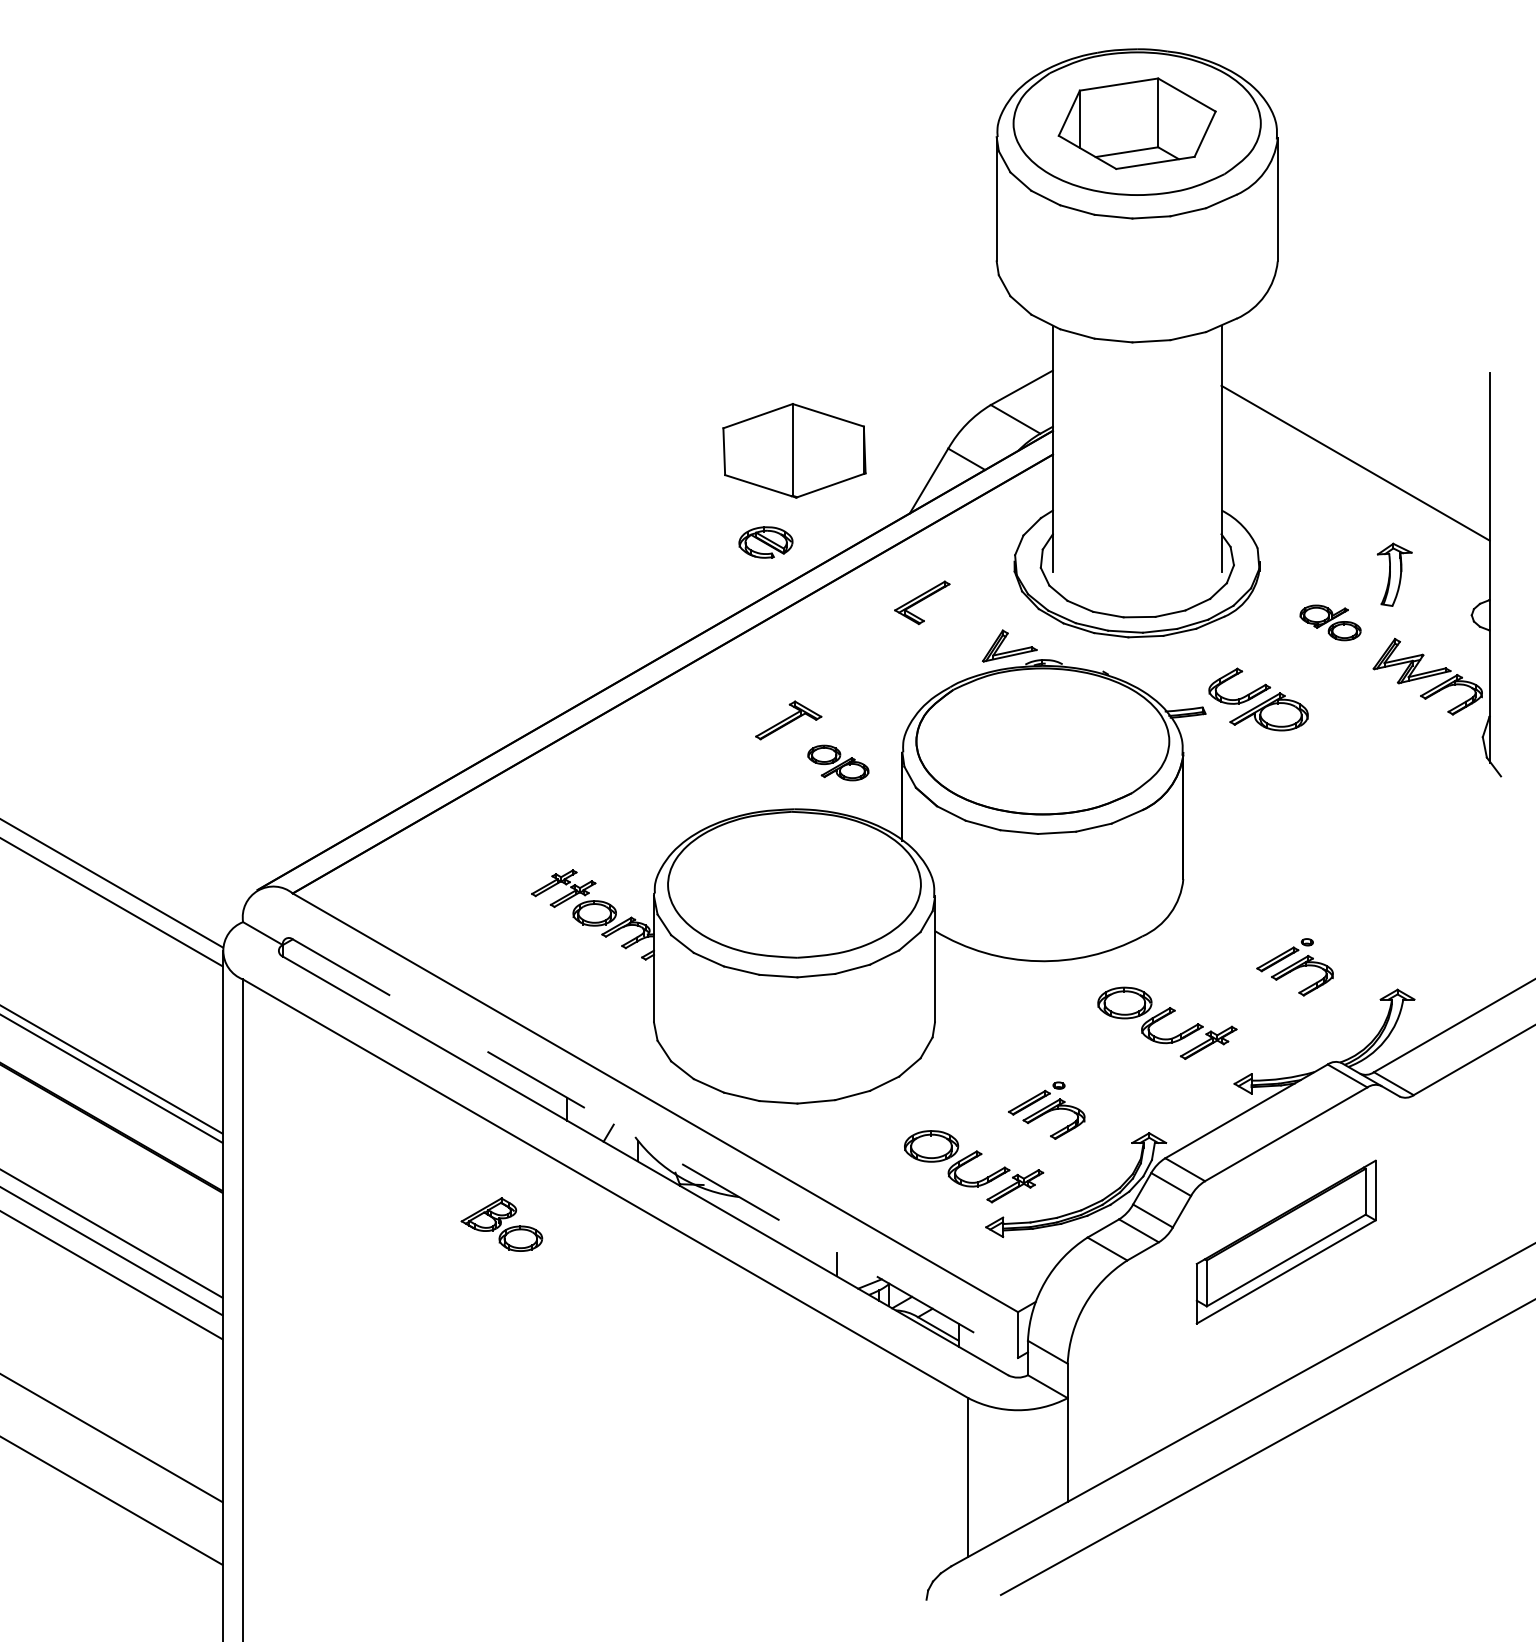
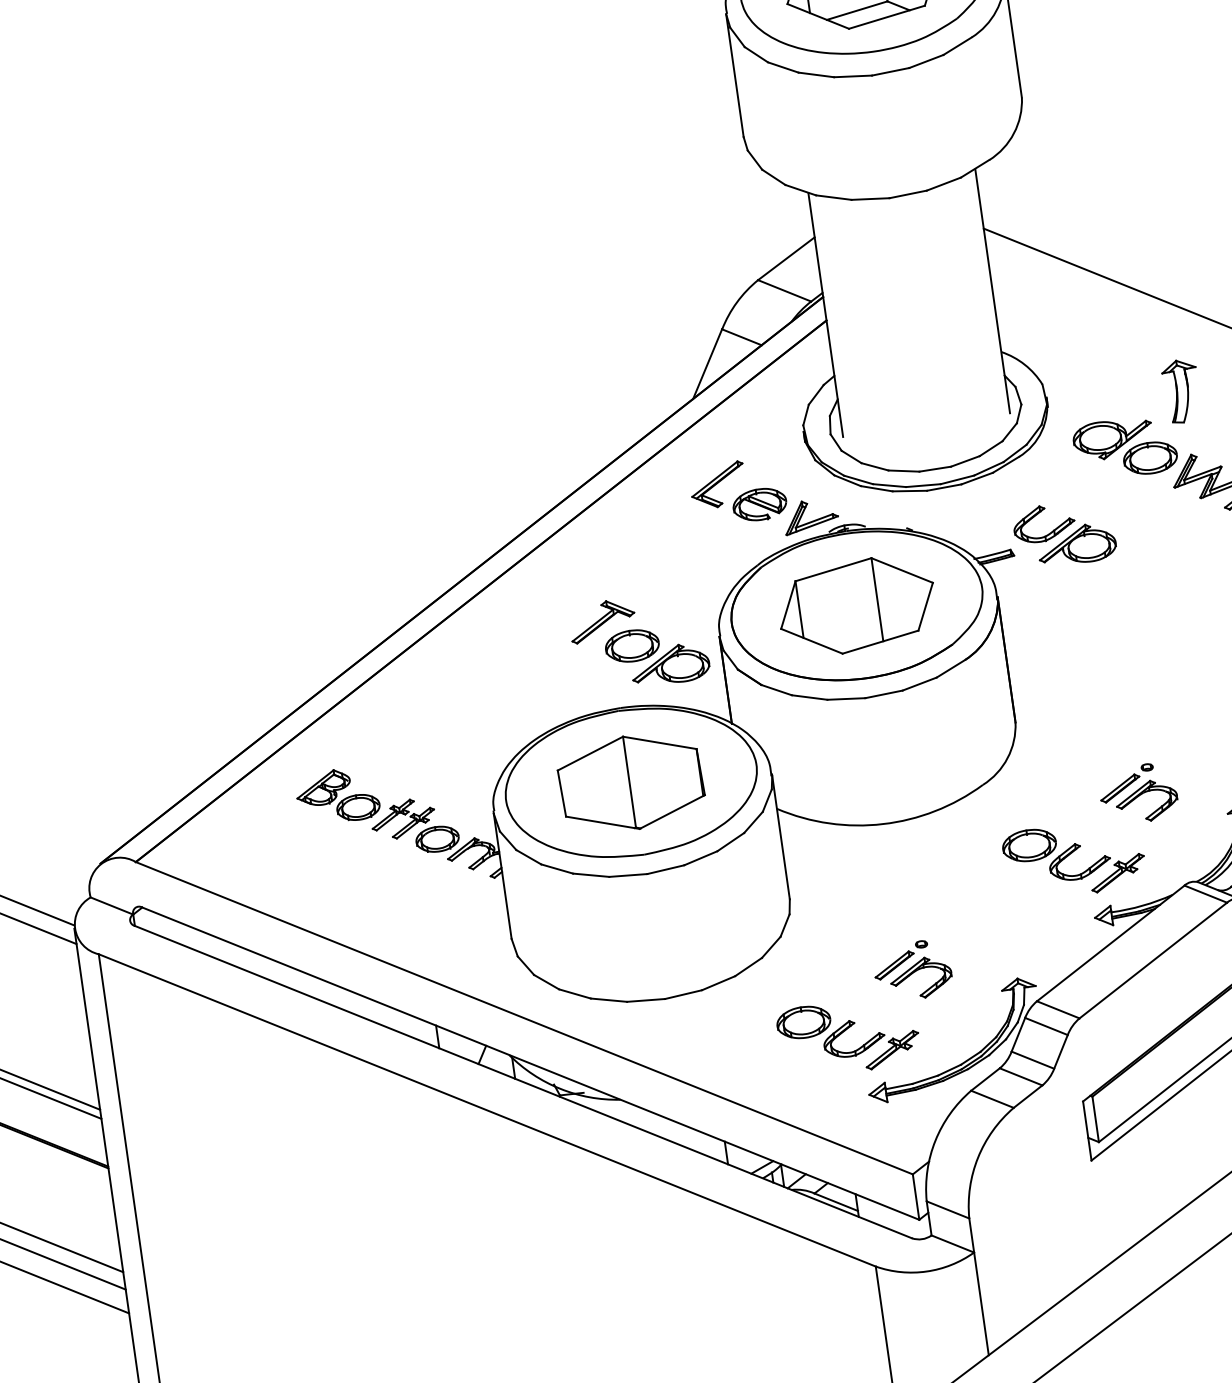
part: (794, 450) -> (631, 782), moved
part: (765, 542) -> (759, 504), moved
part: (1330, 622) -> (1125, 447), size x1.67
part: (1042, 741) -> (856, 605), added
part: (838, 762) -> (657, 655), size x1.67
part: (1167, 1022) -> (1074, 858), moved
line: (655, 1148) -> (530, 1063), dashed -> solid
part: (501, 1224) -> (337, 796), moved

